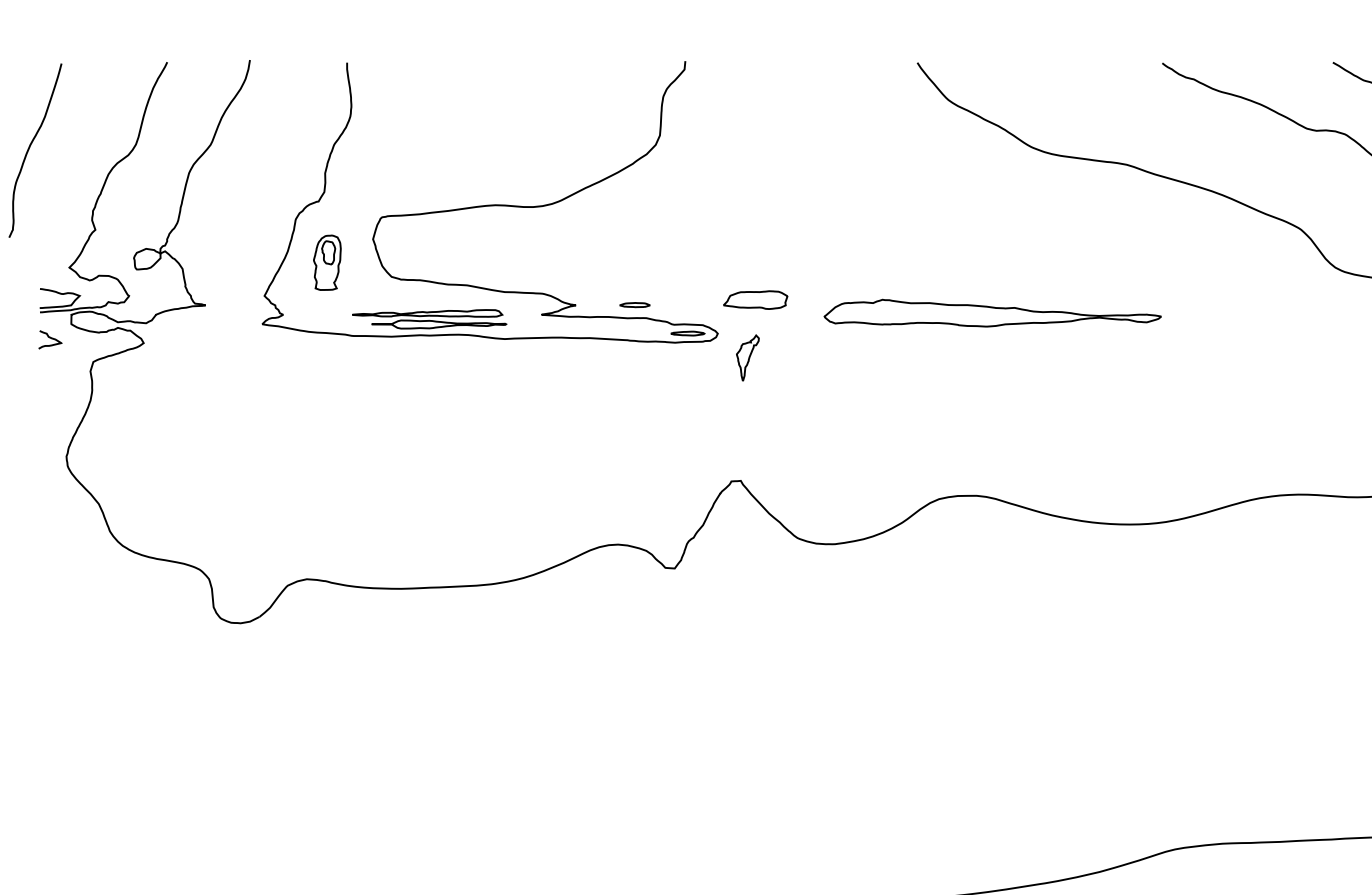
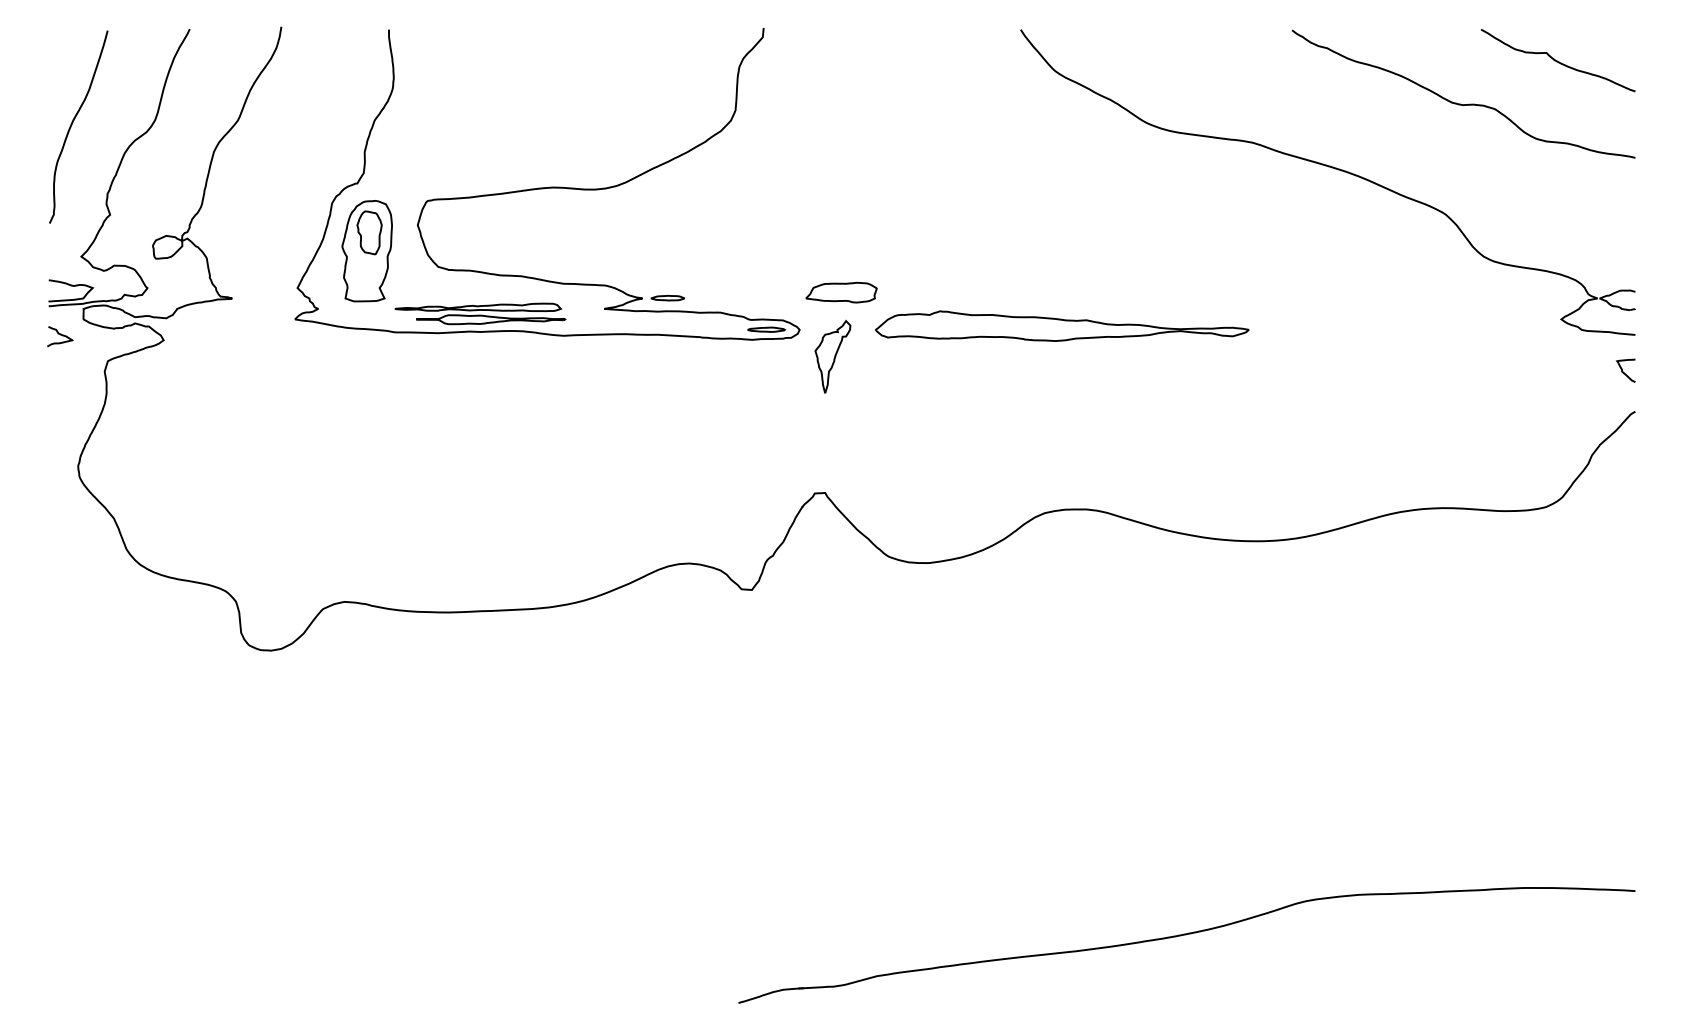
curve: (29, 149) -> (72, 125), moved
part: (326, 262) -> (366, 251), size x1.67
part: (634, 304) -> (667, 297), moved
part: (992, 312) -> (1062, 325), moved
part: (747, 357) -> (832, 356), size x1.43

